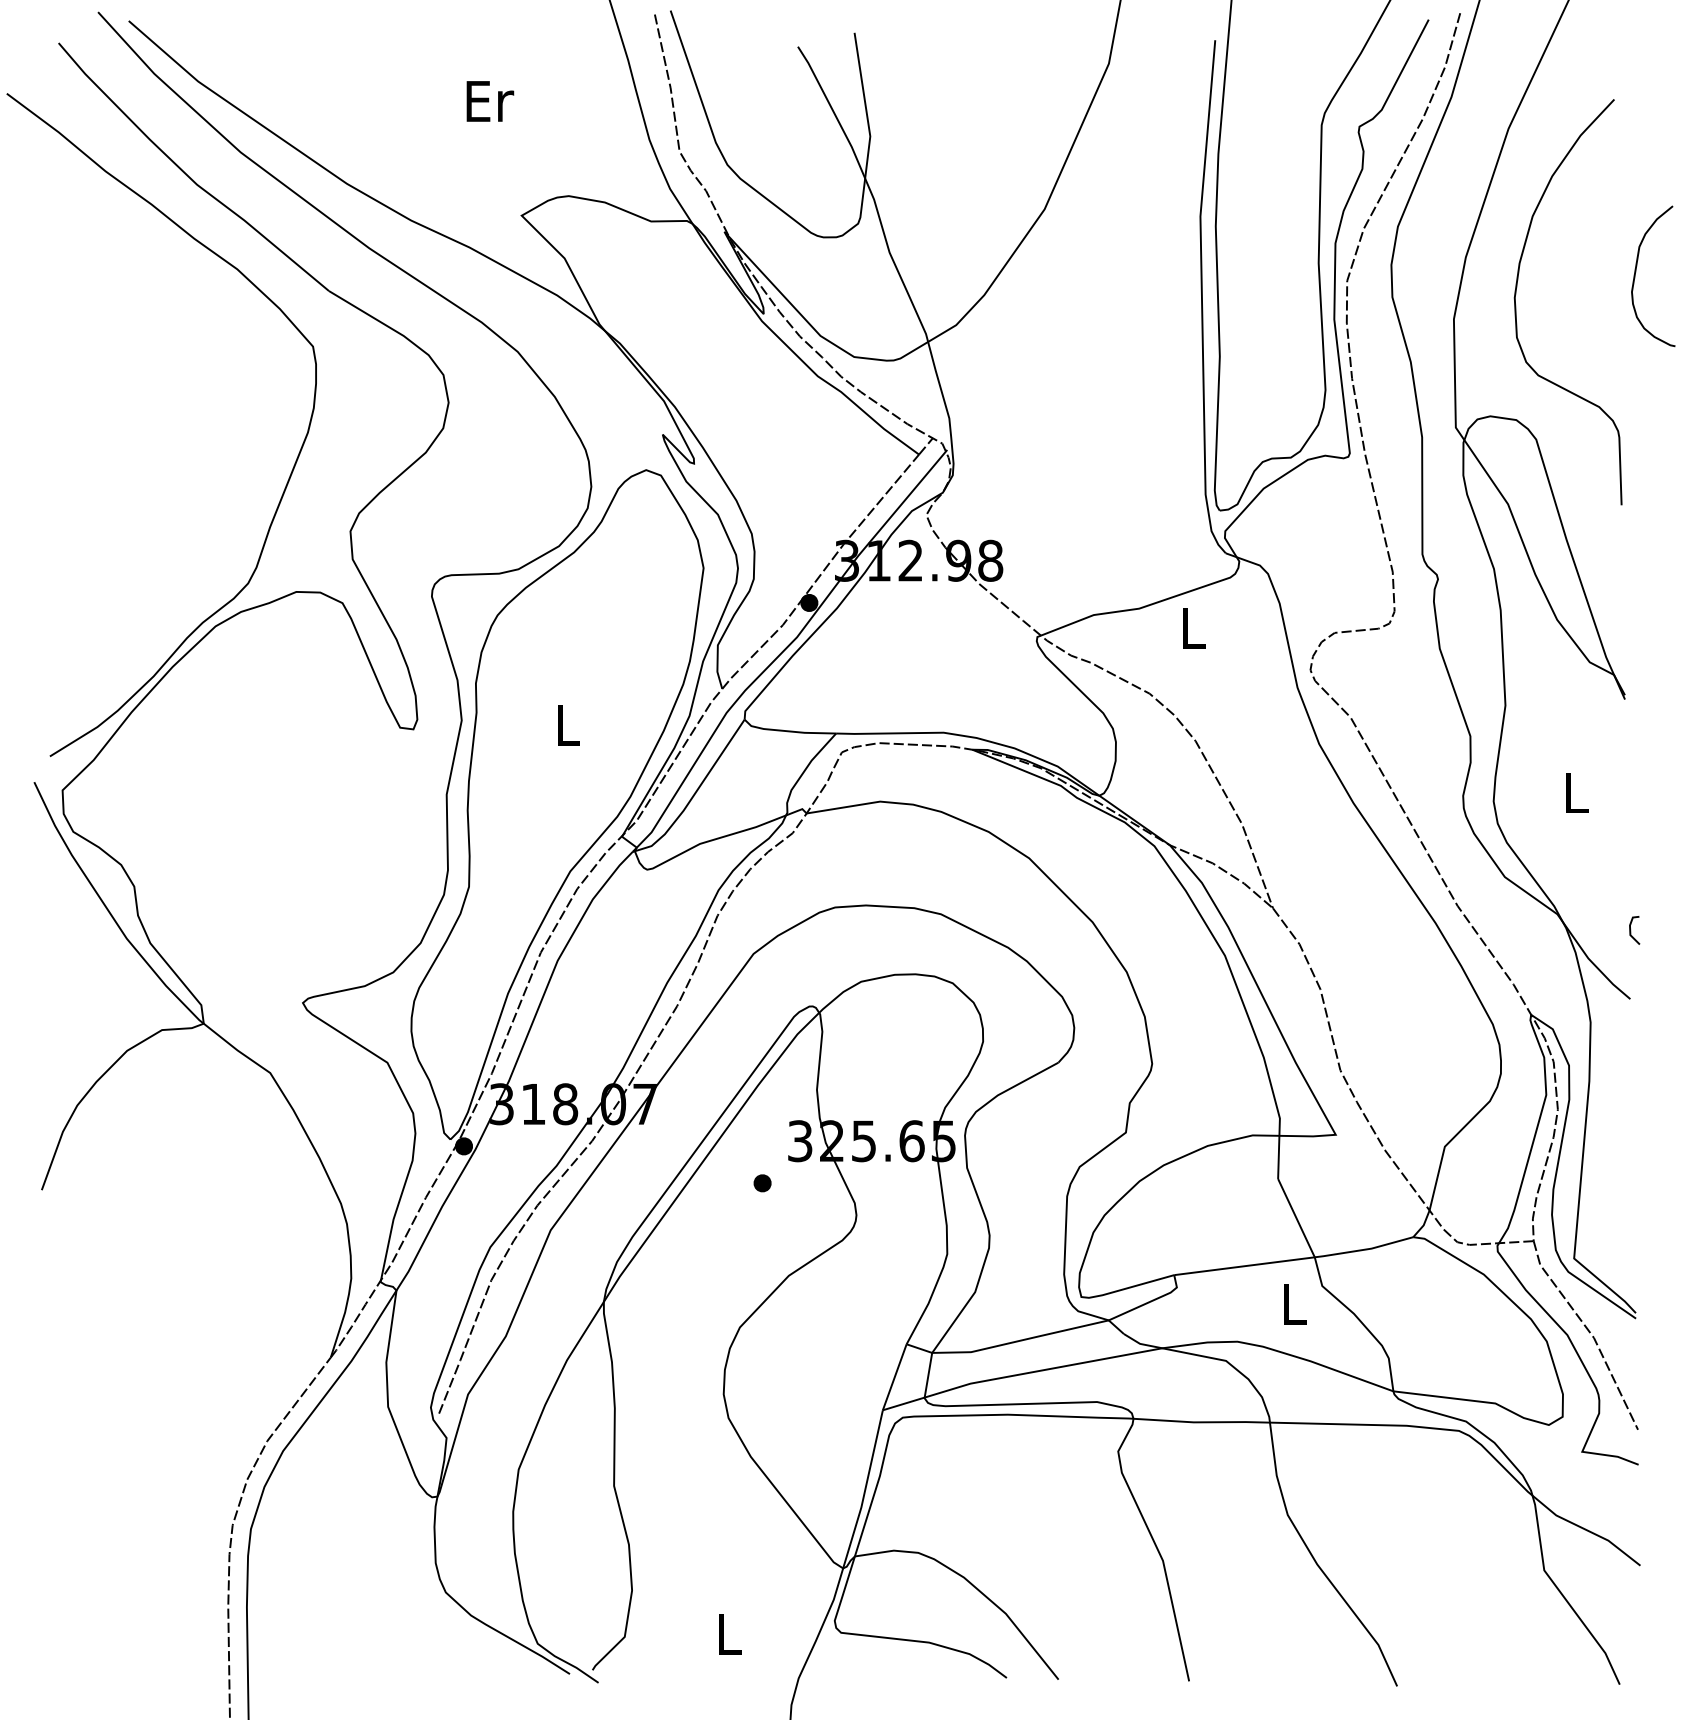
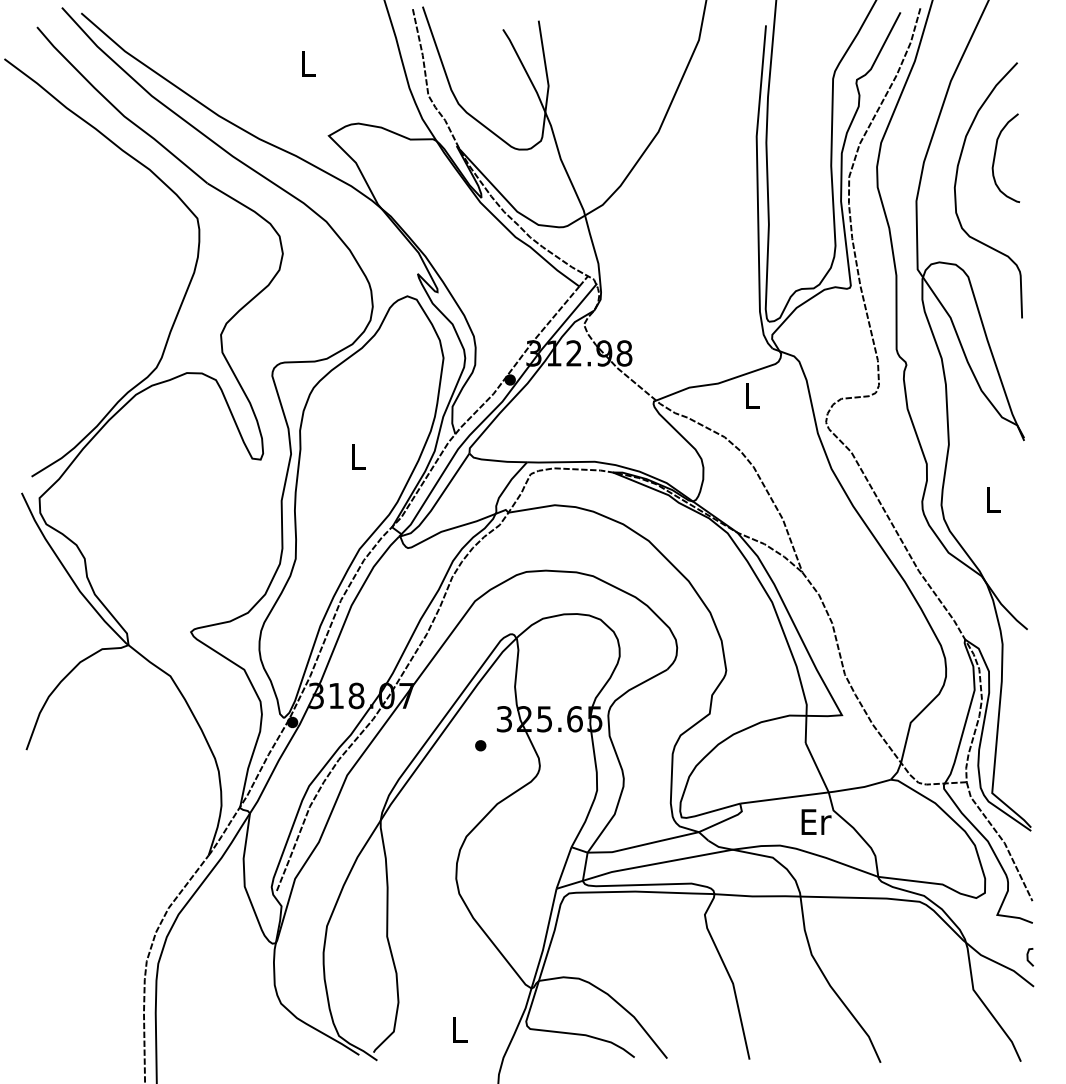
text: (490, 100) -> (309, 63), Er -> L
curve: (1636, 275) -> (995, 157), moved
line: (1631, 930) -> (1028, 957), moved
text: (1295, 1303) -> (816, 821), L -> Er

